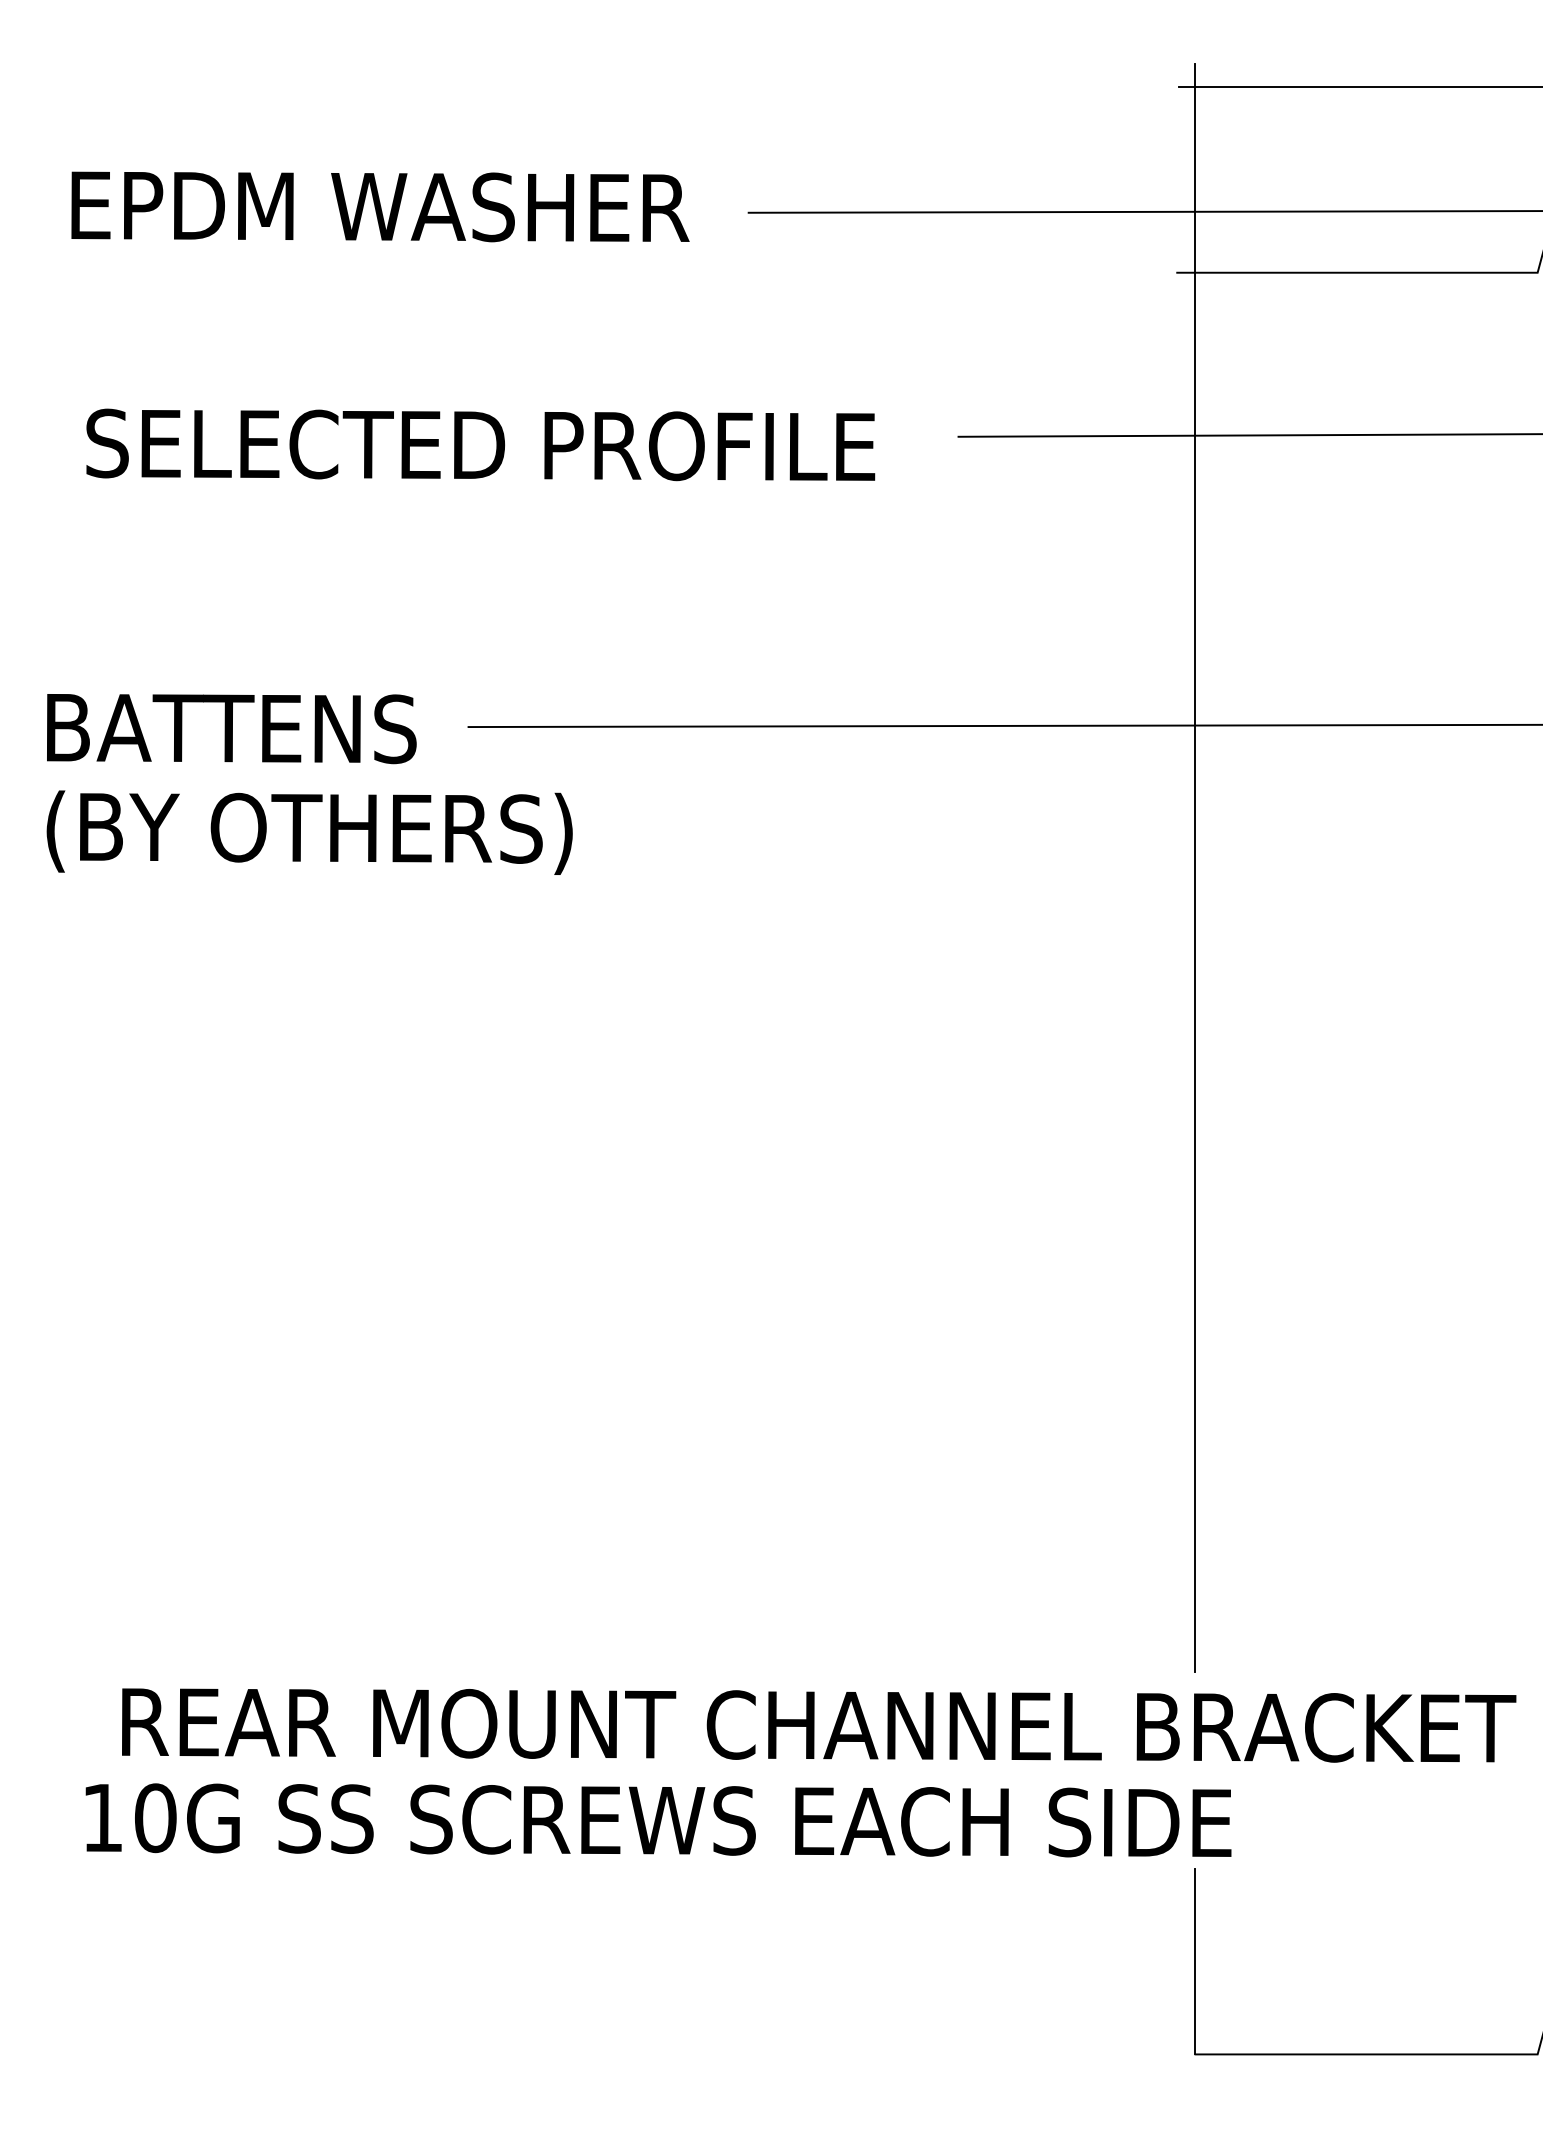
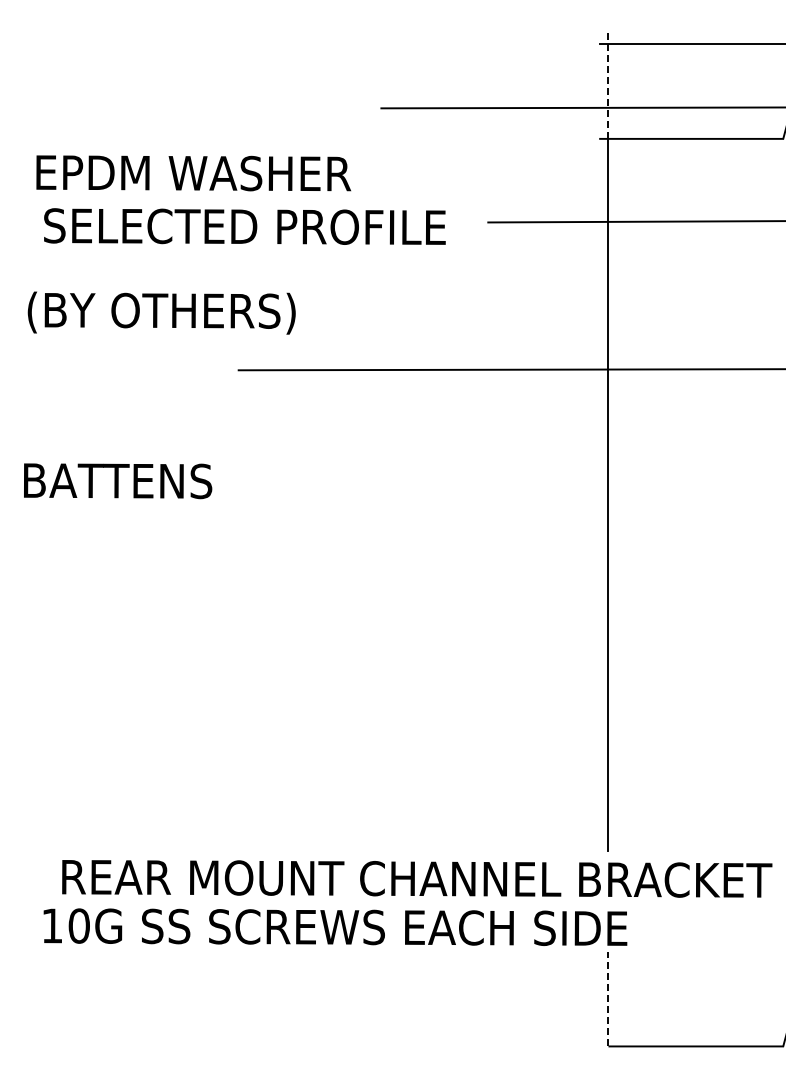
line: (1194, 167) -> (608, 85), solid -> dashed
text: (379, 207) -> (193, 173), moved
text: (232, 729) -> (118, 481), moved
text: (309, 831) -> (161, 312), moved
line: (1194, 1960) -> (608, 998), solid -> dashed

